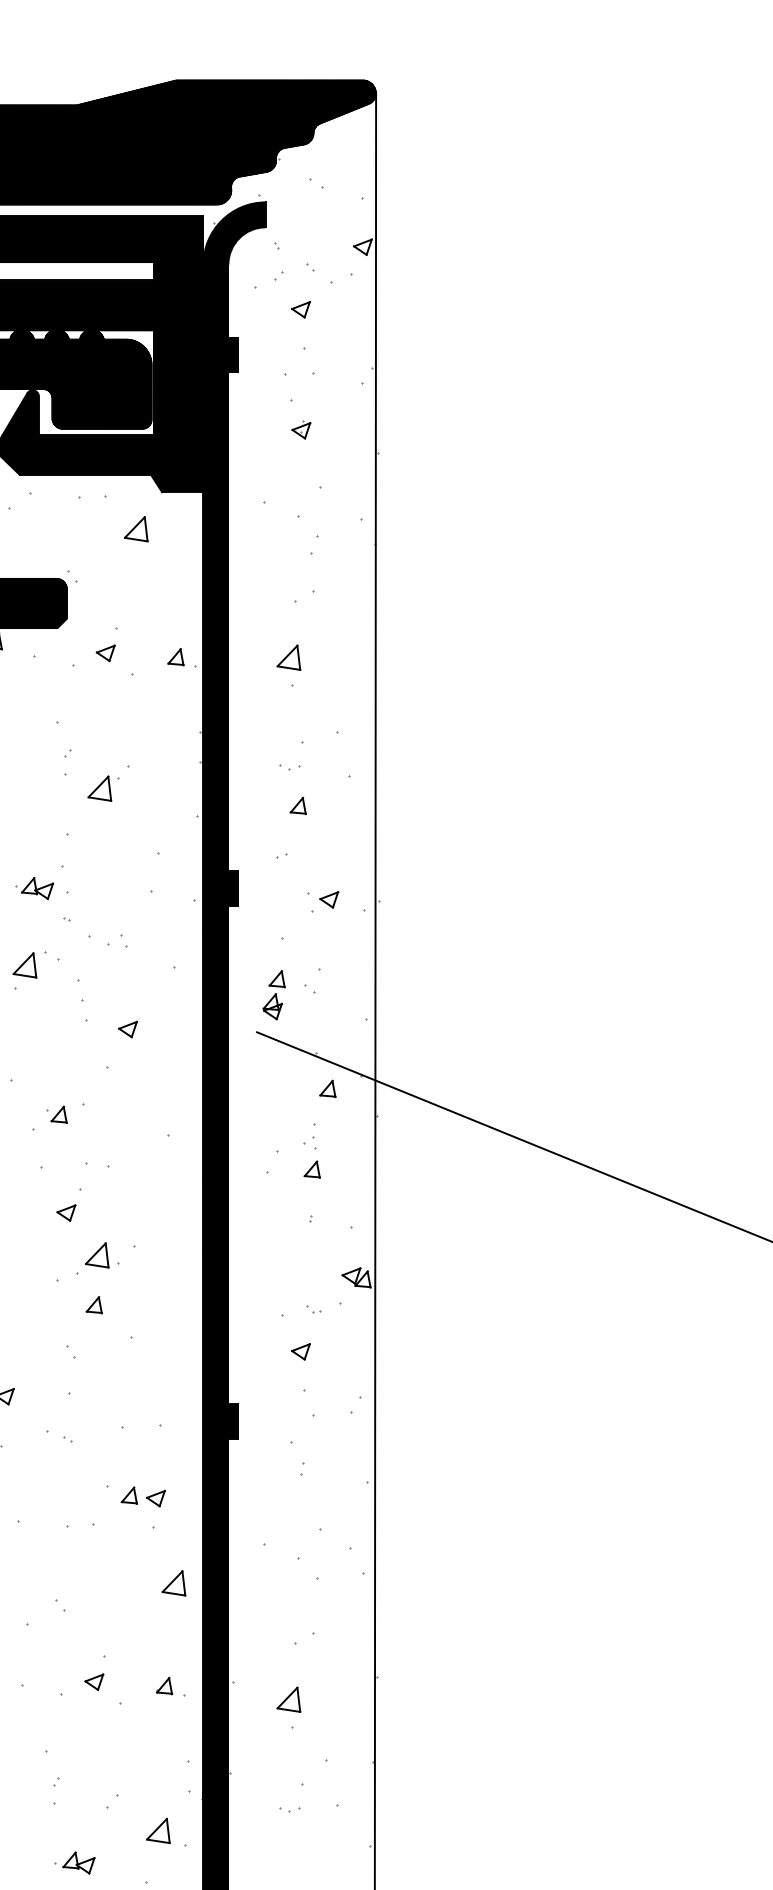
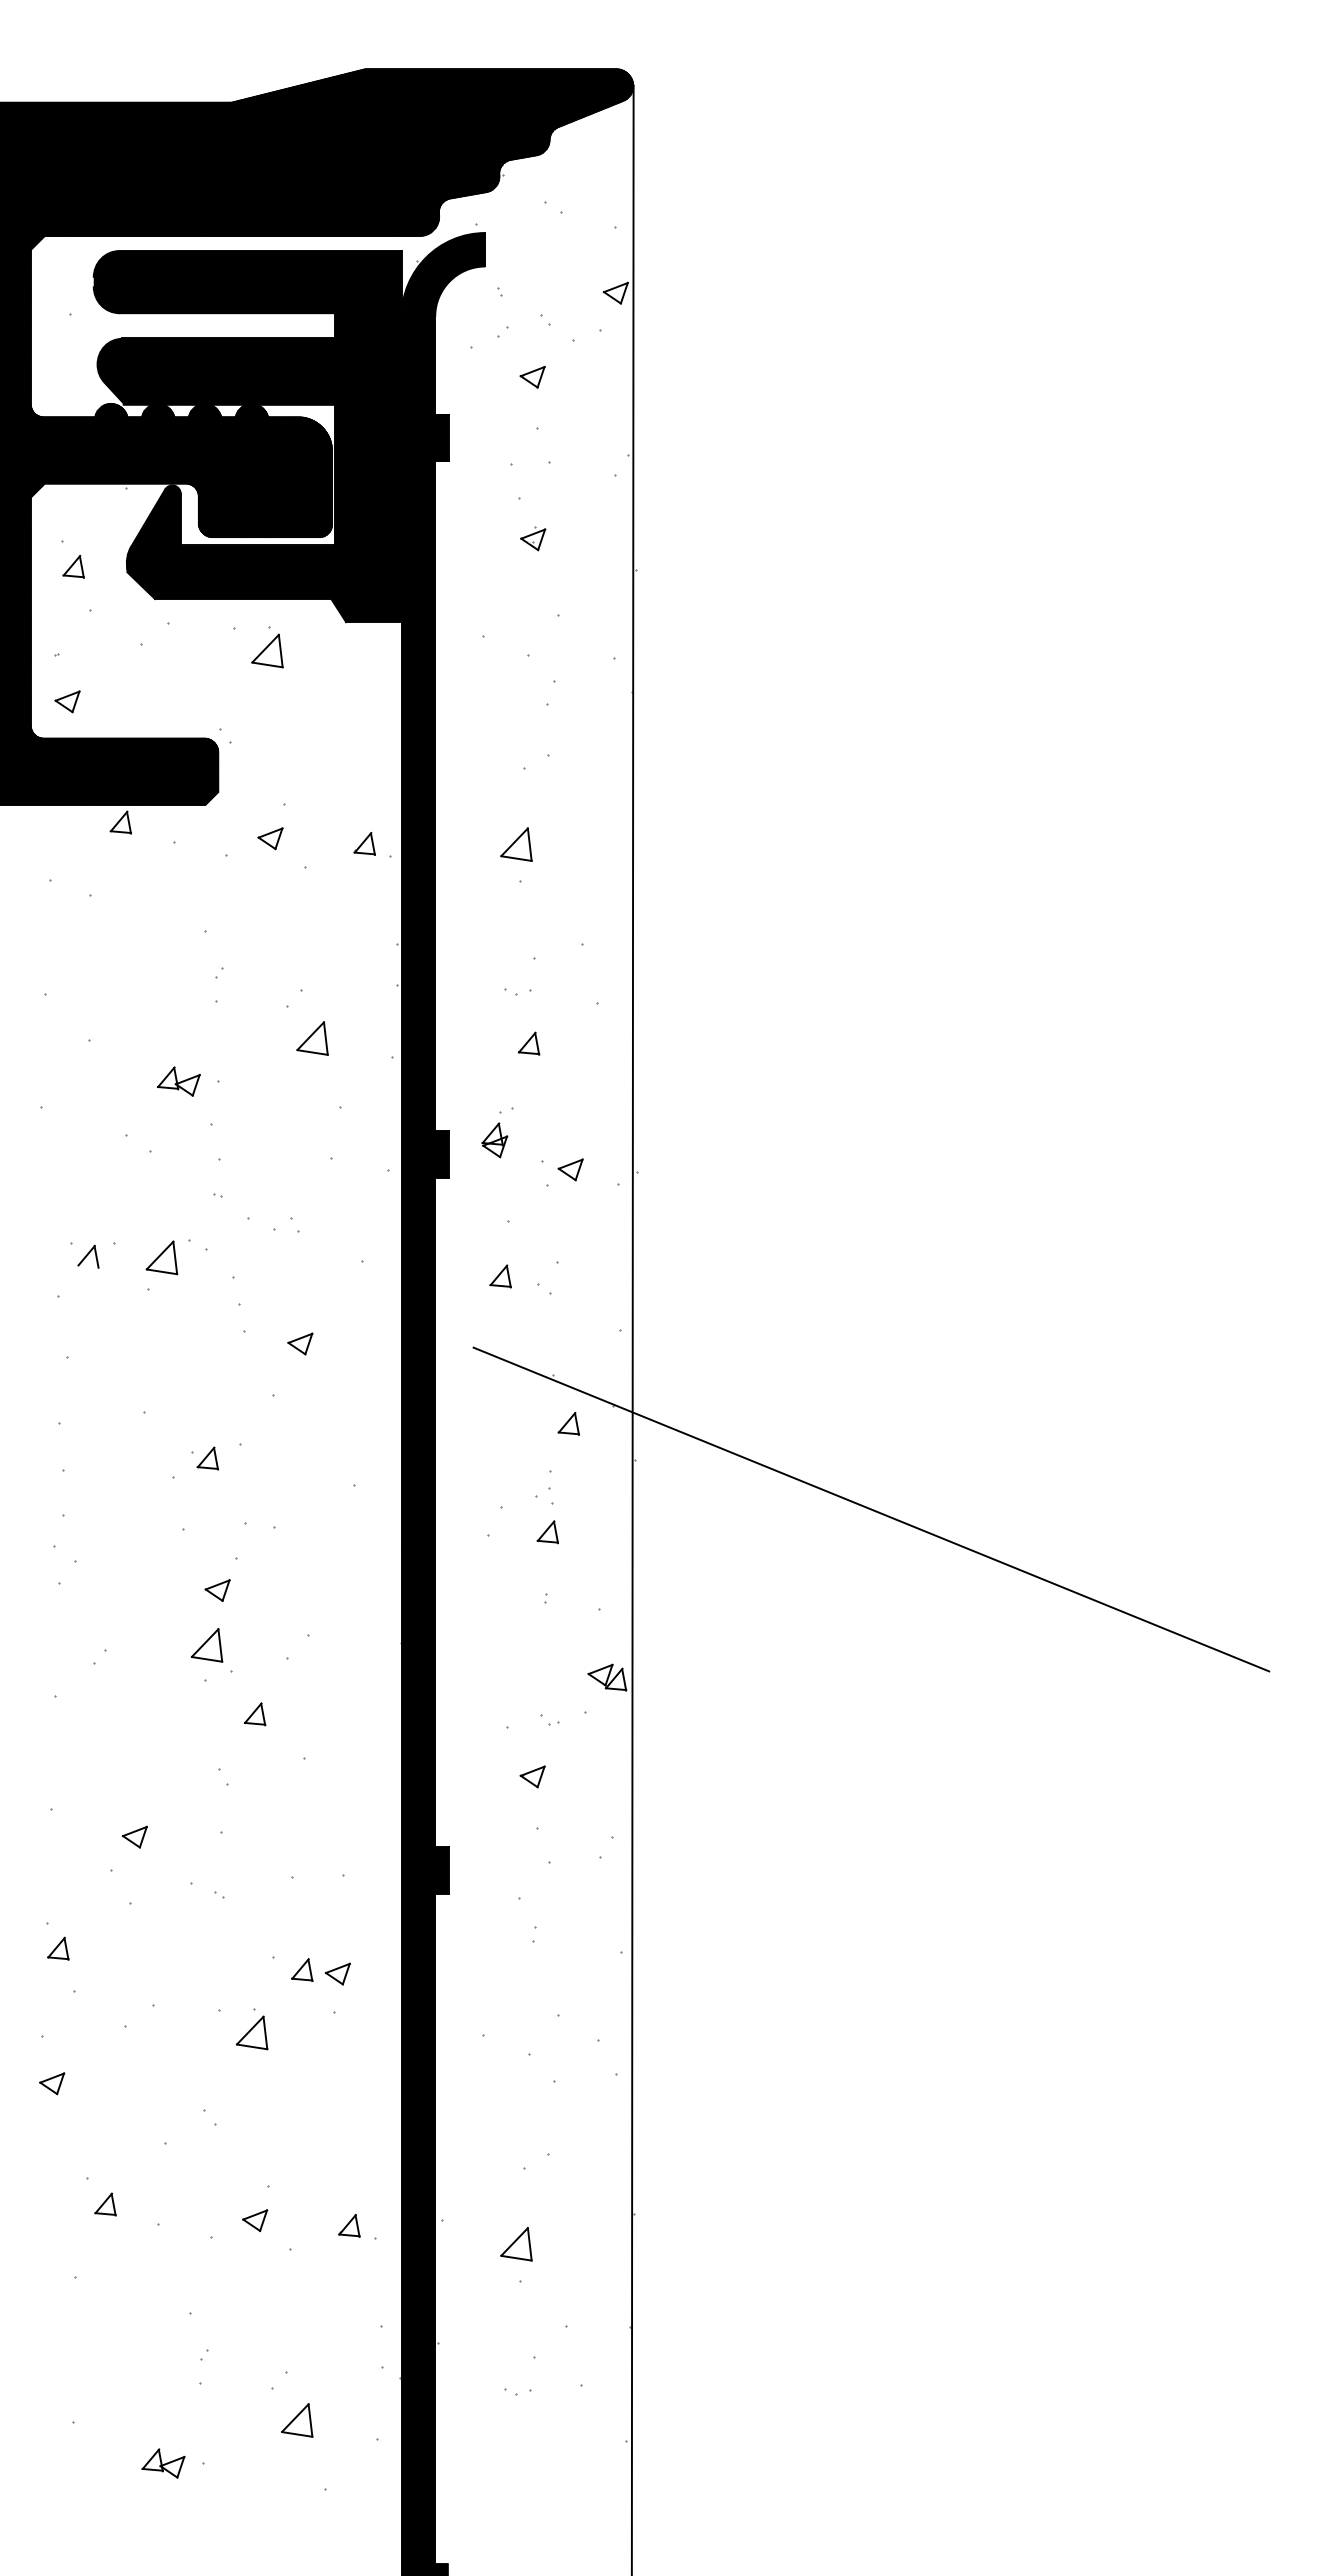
part: (136, 528) -> (267, 650), moved
part: (99, 788) -> (312, 1038), moved
part: (37, 888) -> (178, 1081), moved
part: (272, 1006) -> (494, 1140), moved
part: (96, 1255) -> (206, 1645), moved
part: (174, 1583) -> (252, 2032), moved
part: (158, 1830) -> (297, 2420), moved
part: (78, 1862) -> (163, 2463), moved

